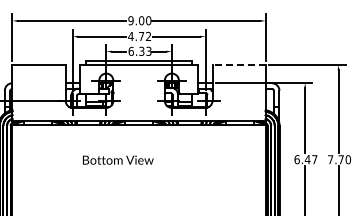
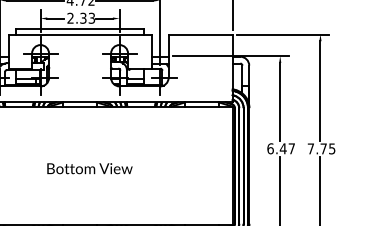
text: (130, 50) -> (69, 17), 6.33 -> 2.33
line: (239, 64) -> (201, 34), dashed -> solid
text: (118, 159) -> (90, 167), moved
text: (348, 159) -> (332, 148), 7.70 -> 7.75

